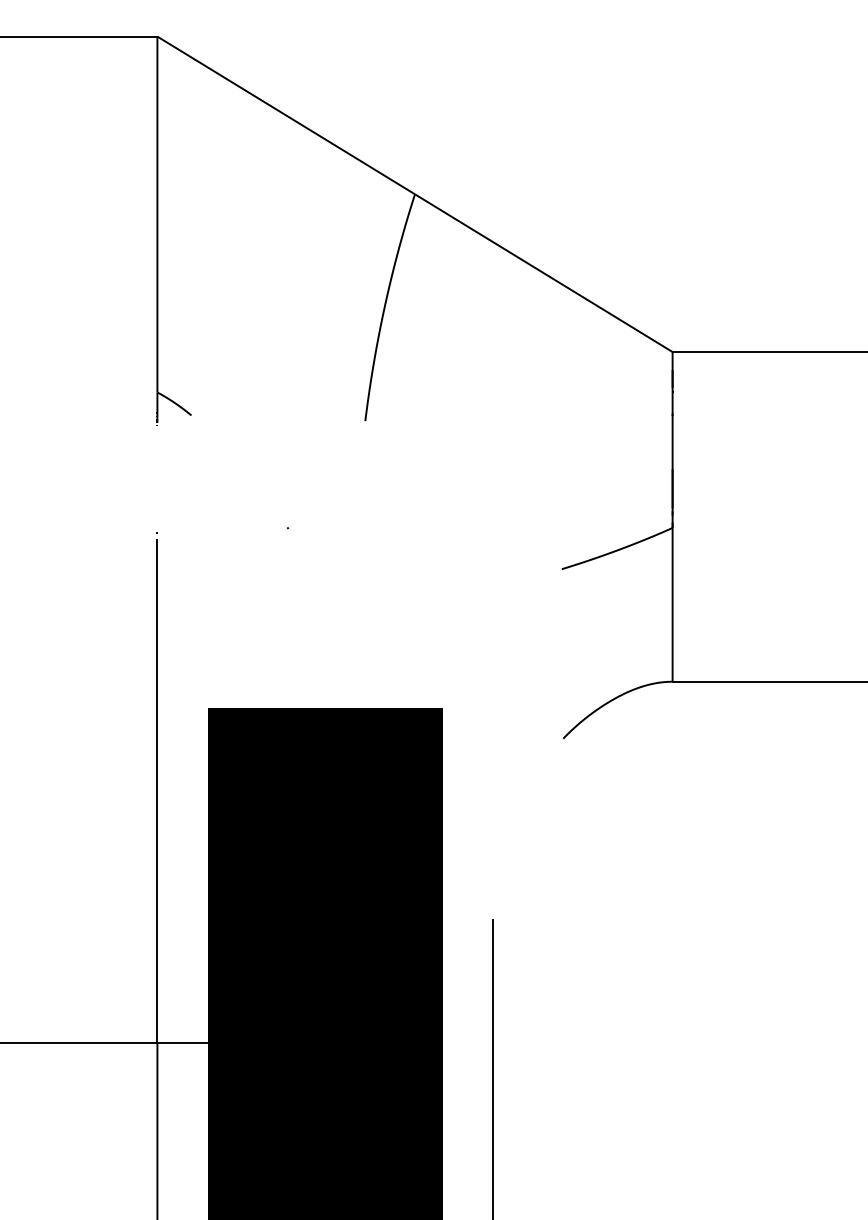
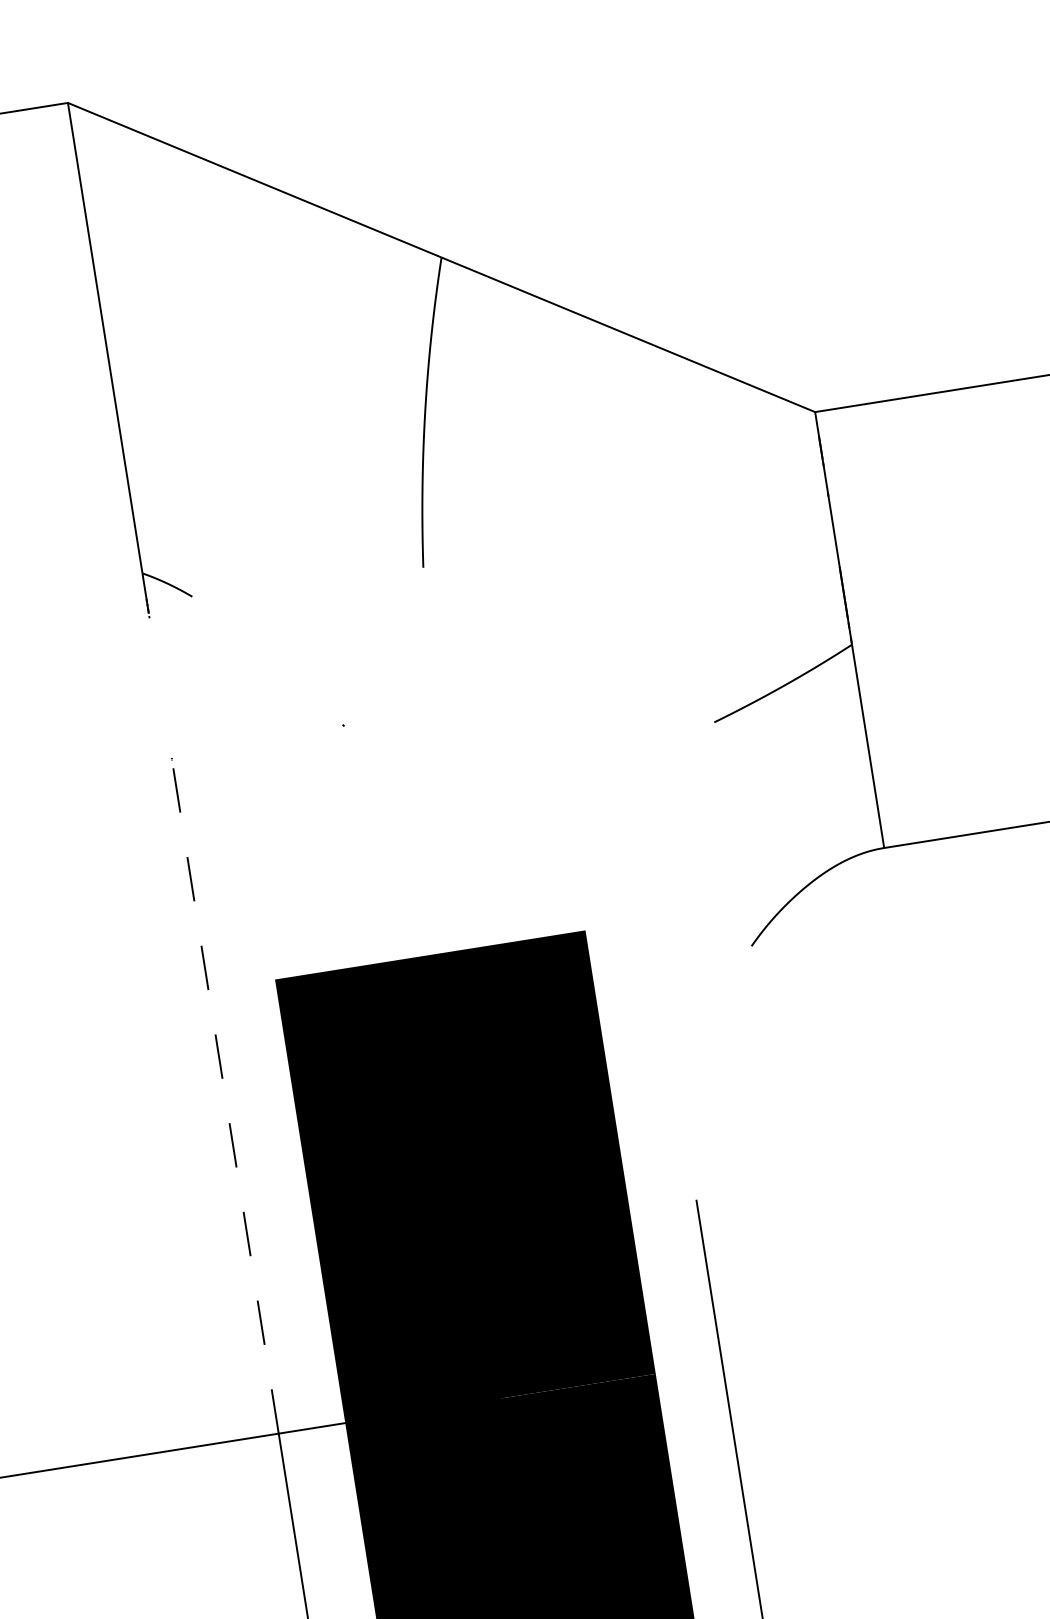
line: (157, 791) -> (226, 1100), solid -> dashed

